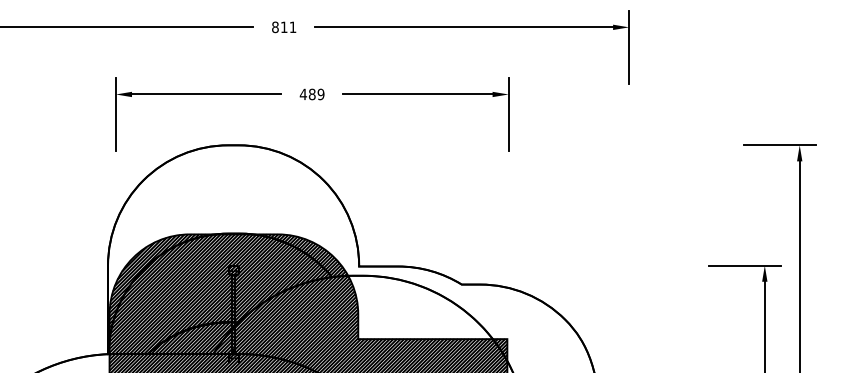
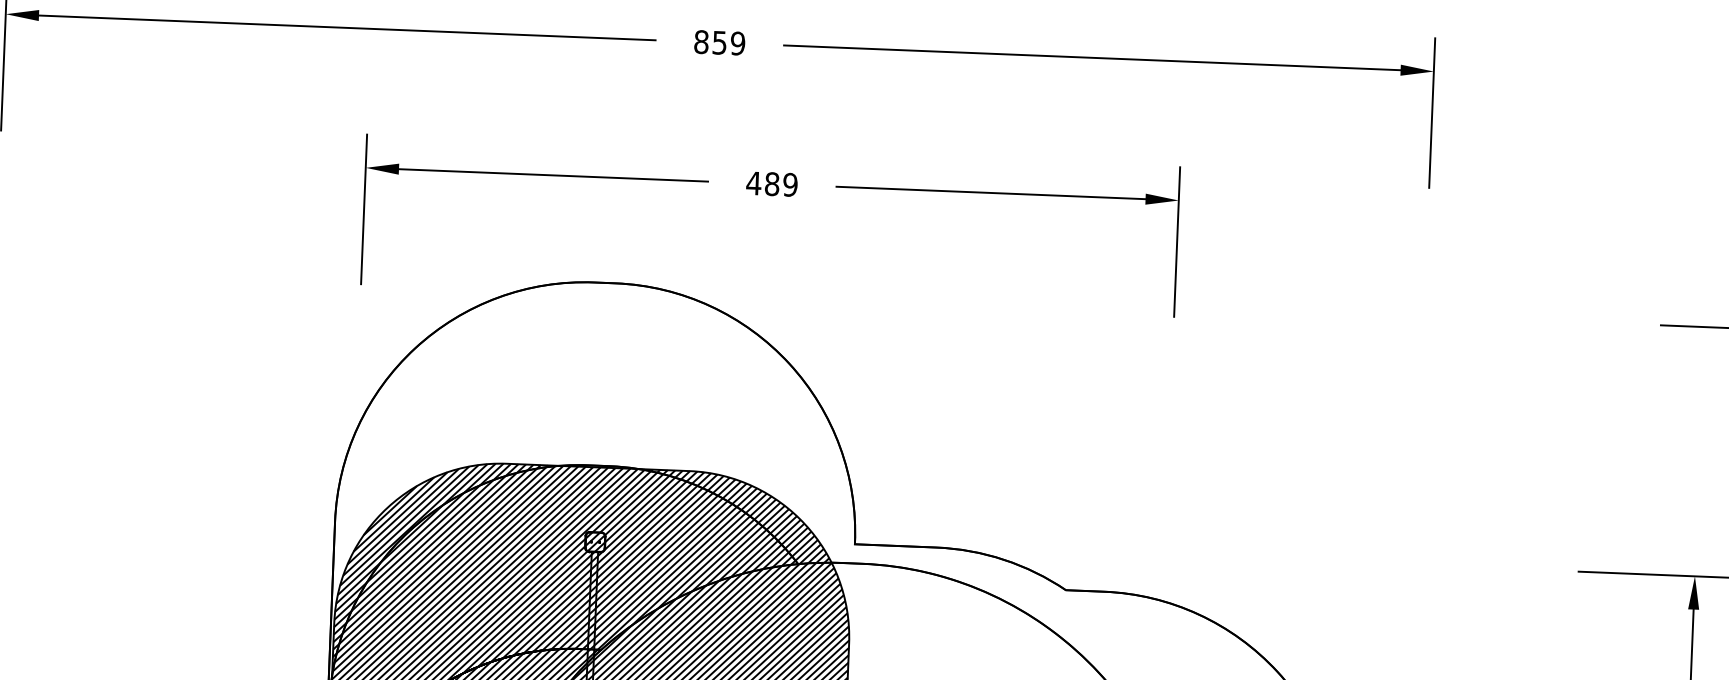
text: (288, 27) -> (728, 43), 811 -> 859

